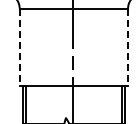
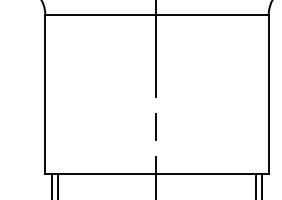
line: (19, 47) -> (44, 95), dashed -> solid
line: (128, 47) -> (269, 95), dashed -> solid

